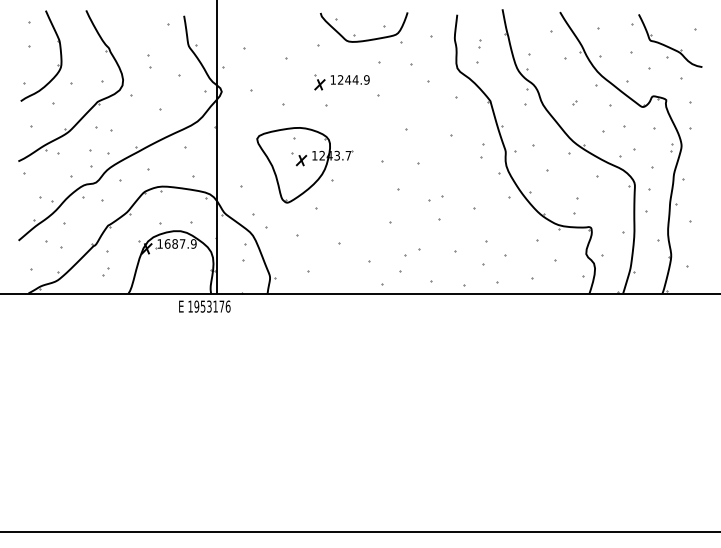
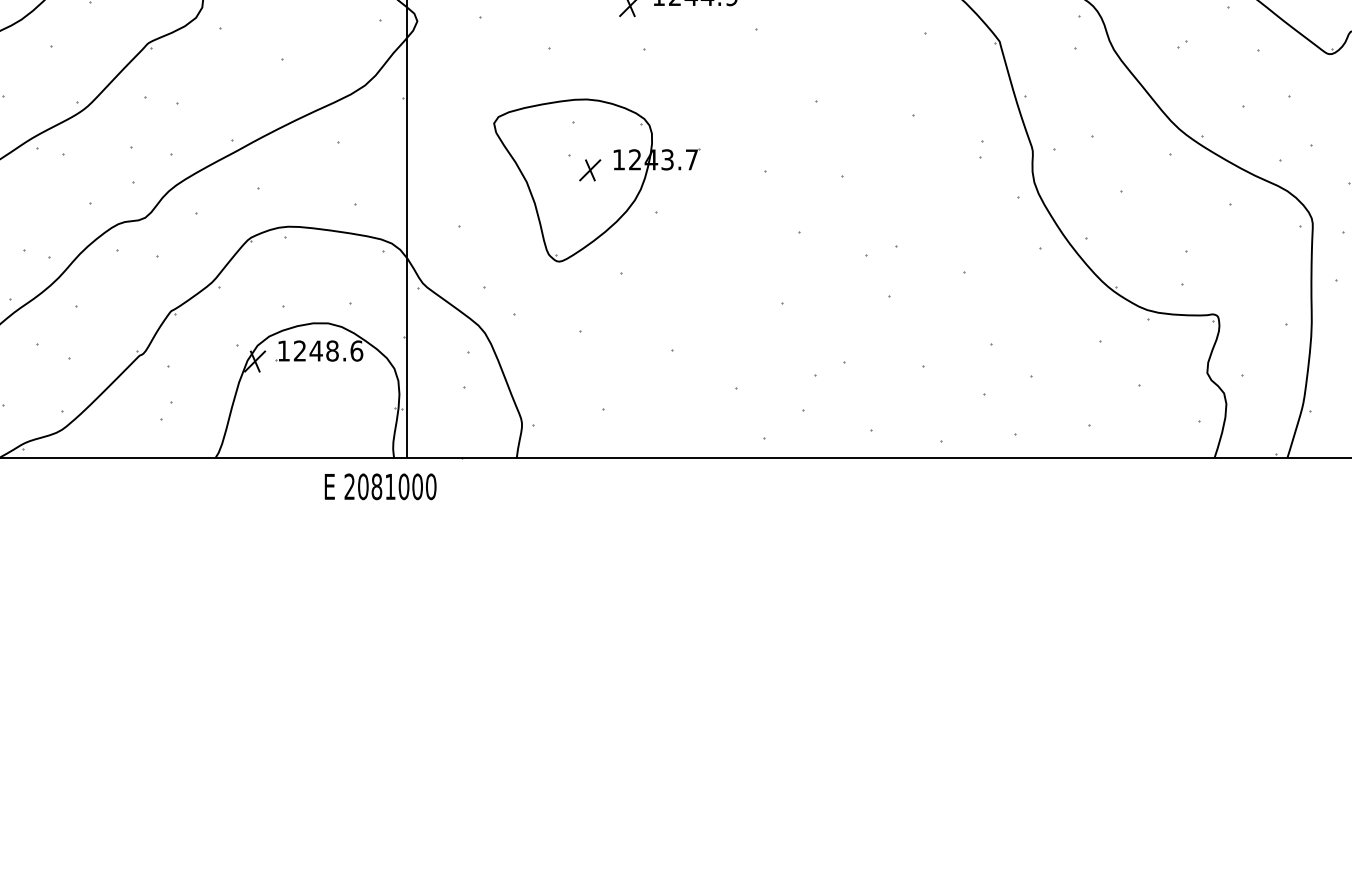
part: (481, 151) -> (980, 150), size x0.62
text: (180, 243) -> (327, 350), 1687.9 -> 1248.6
text: (209, 306) -> (390, 486), 1953176 -> 2081000

